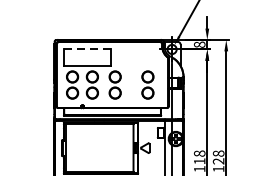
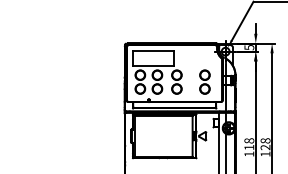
text: (199, 44) -> (249, 47), 8 -> 5
line: (87, 49) -> (153, 51), dashed -> solid

